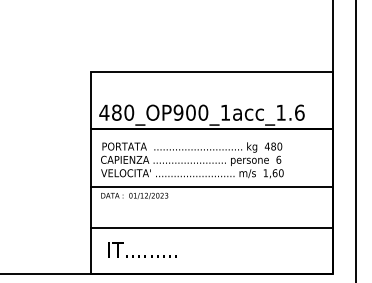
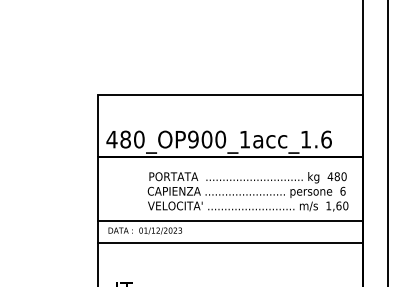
text: (192, 160) -> (248, 191), moved
line: (212, 227) -> (230, 242), moved

